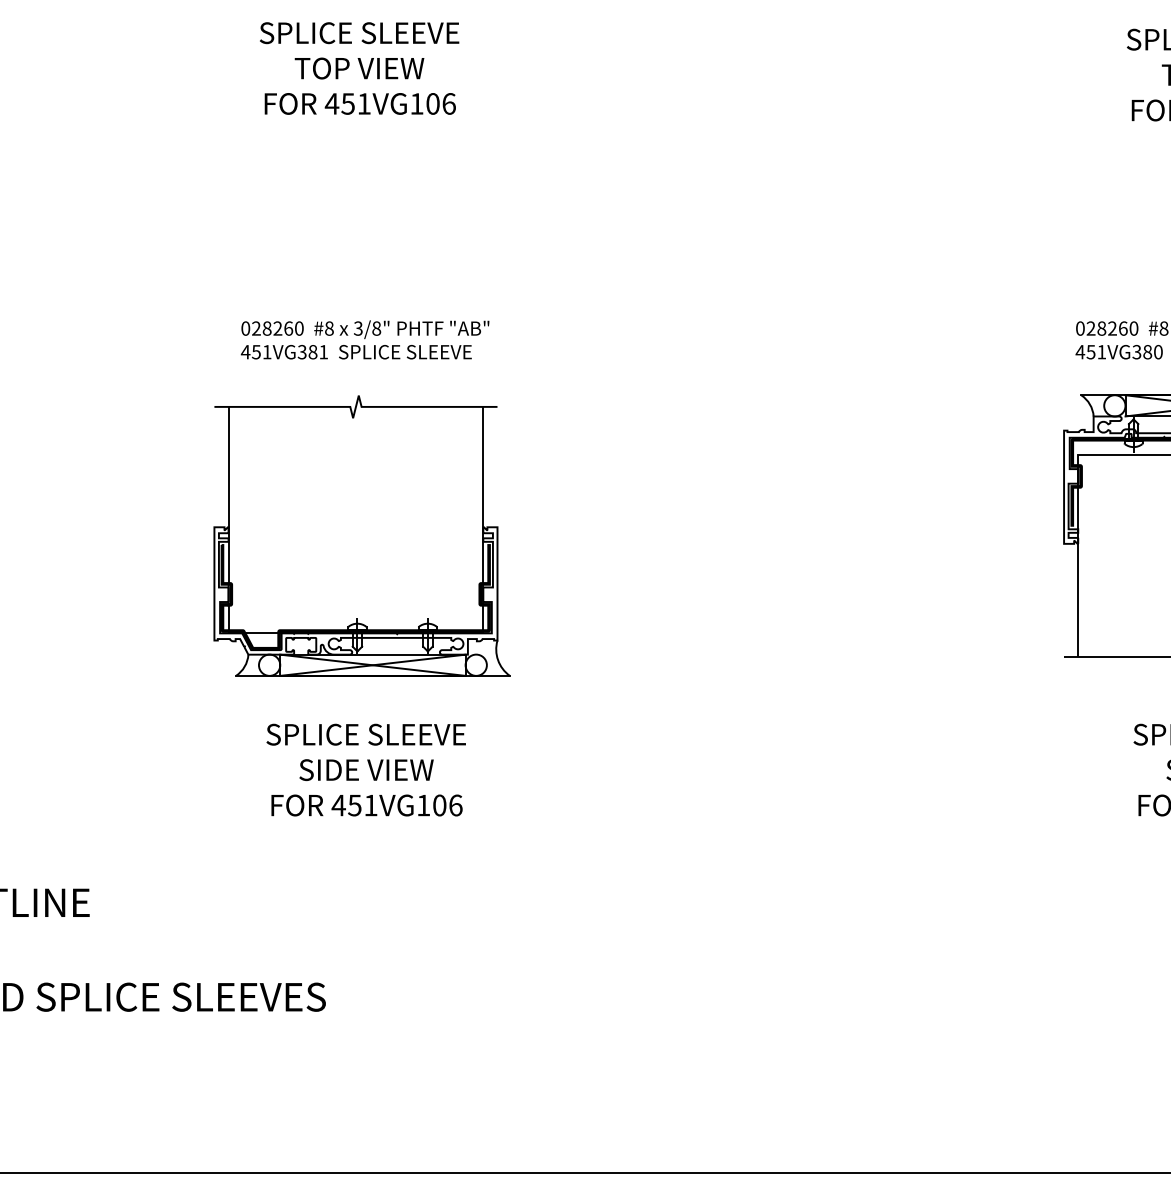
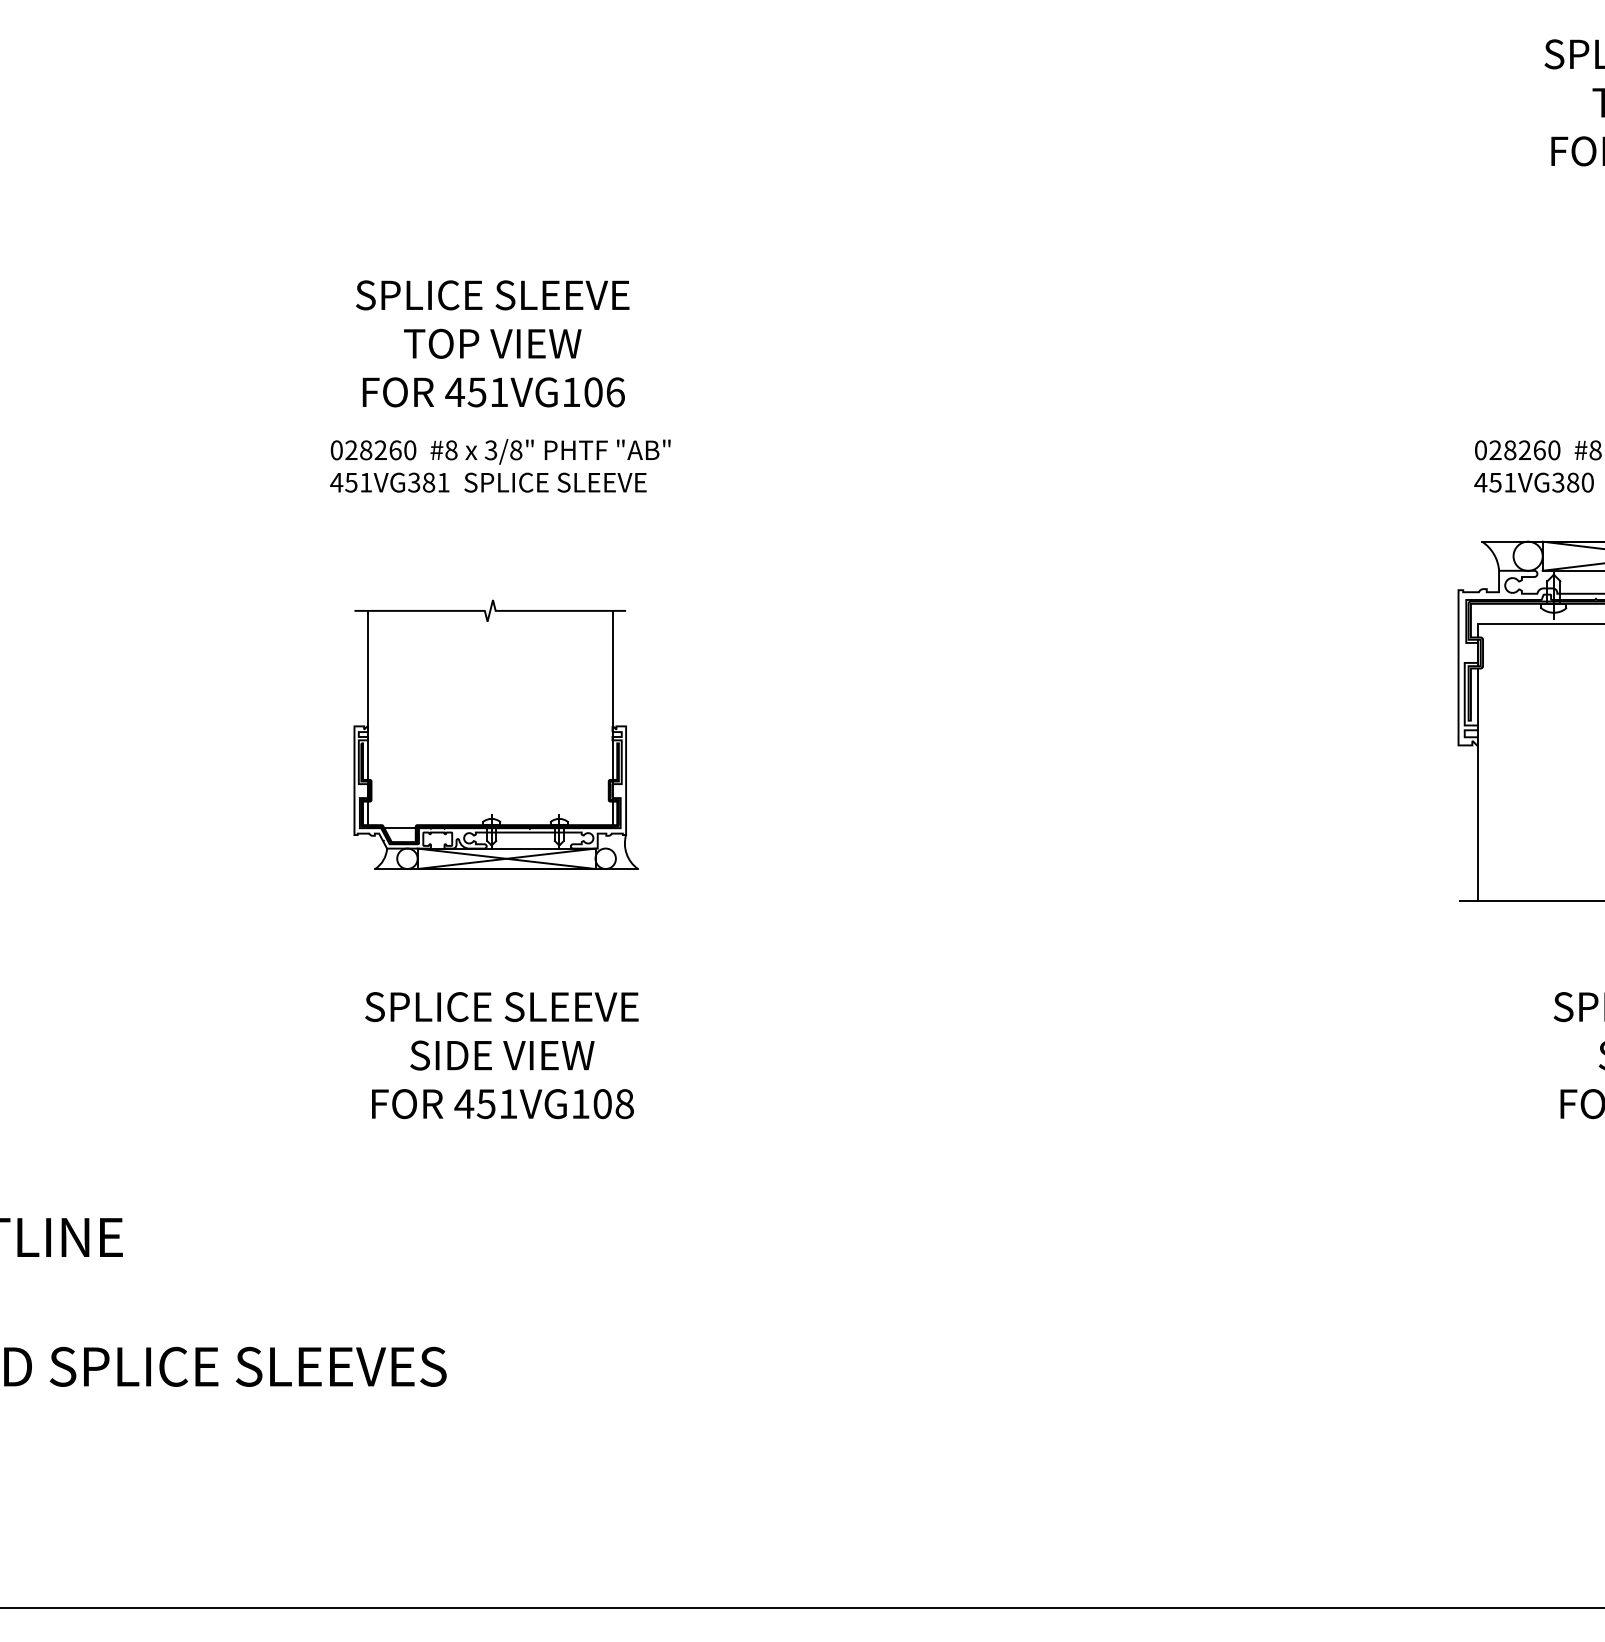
text: (359, 68) -> (492, 343), moved
part: (361, 535) -> (495, 734), size x0.7
text: (455, 805) -> (624, 1103), 451VG106 -> 451VG108

